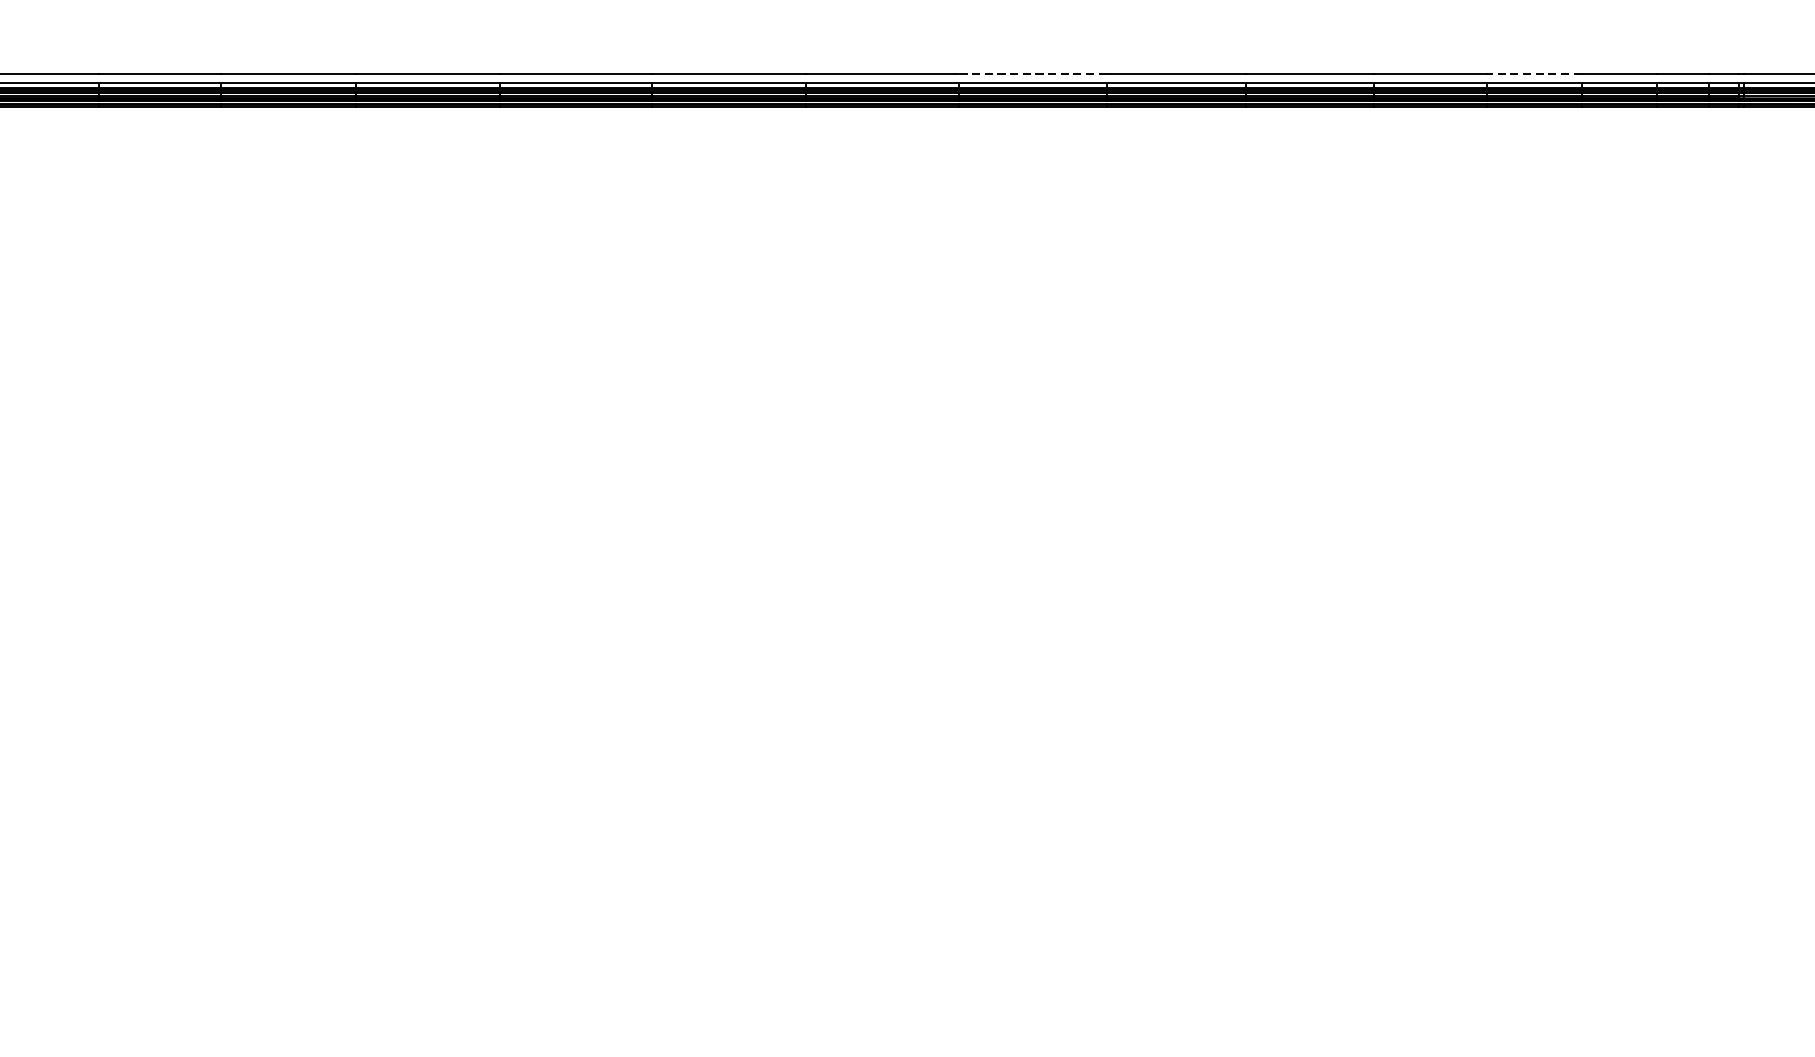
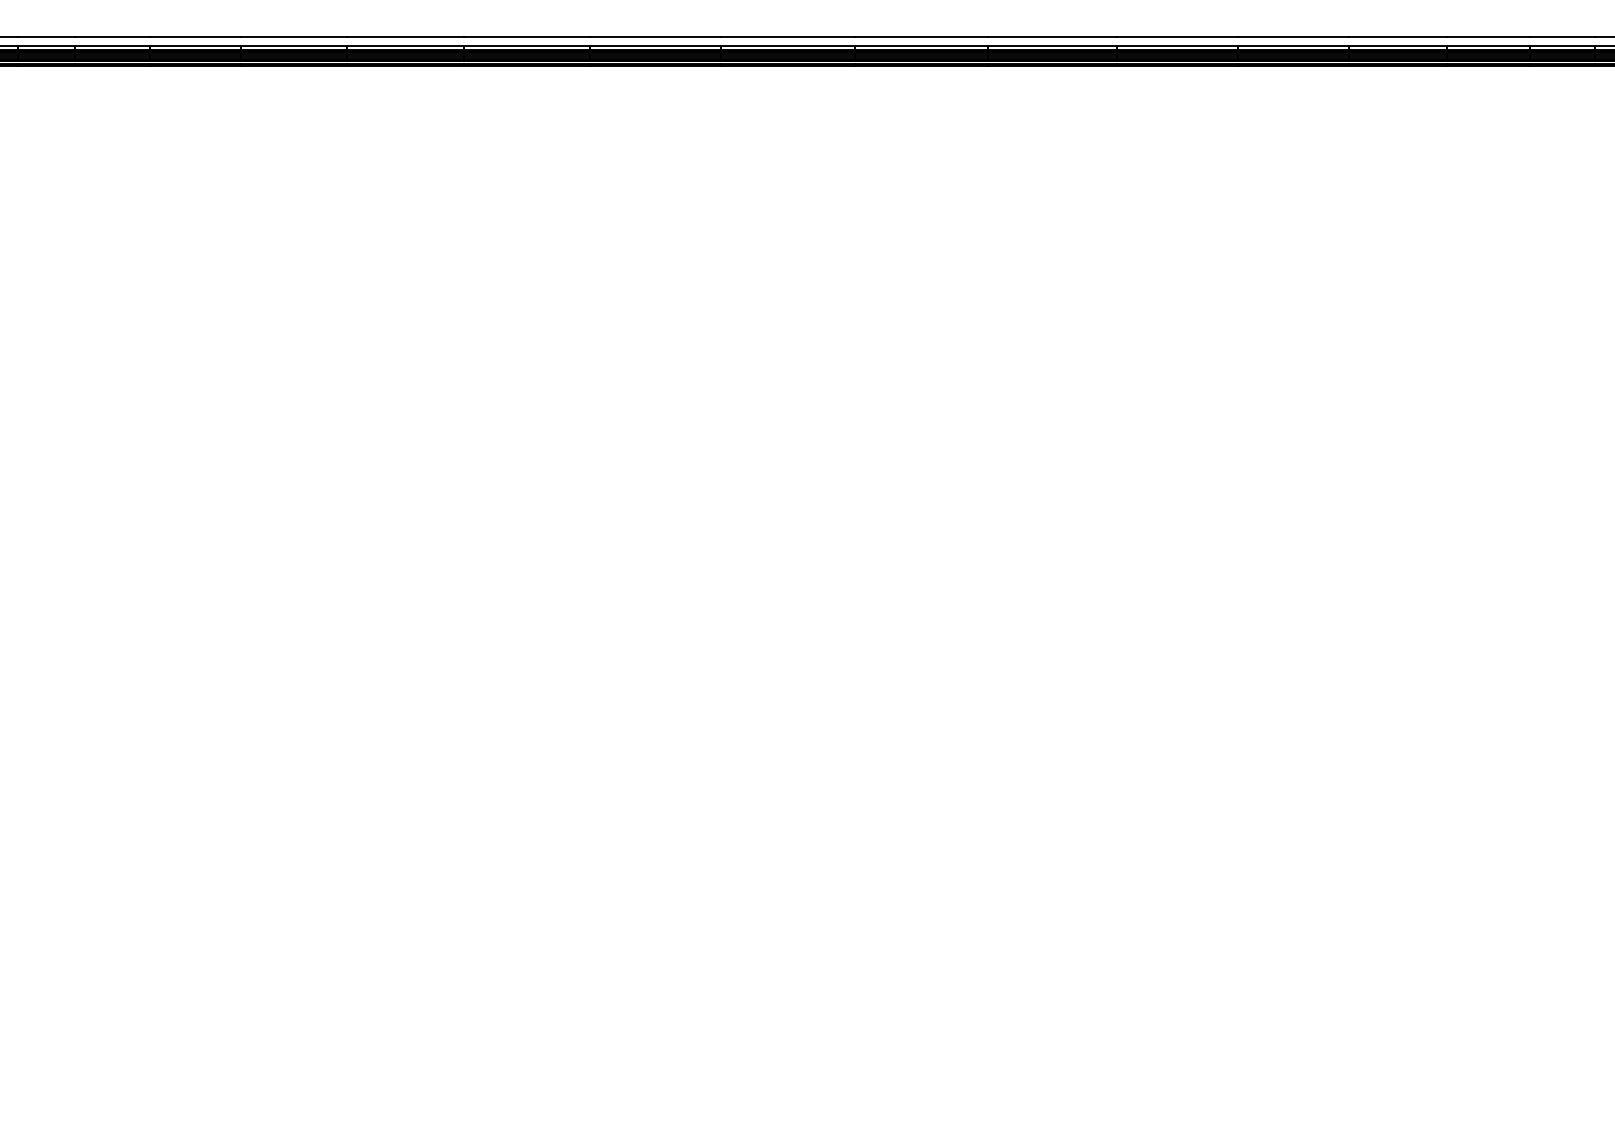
line: (1031, 73) -> (1051, 37), dashed -> solid
line: (1534, 73) -> (1488, 37), dashed -> solid

